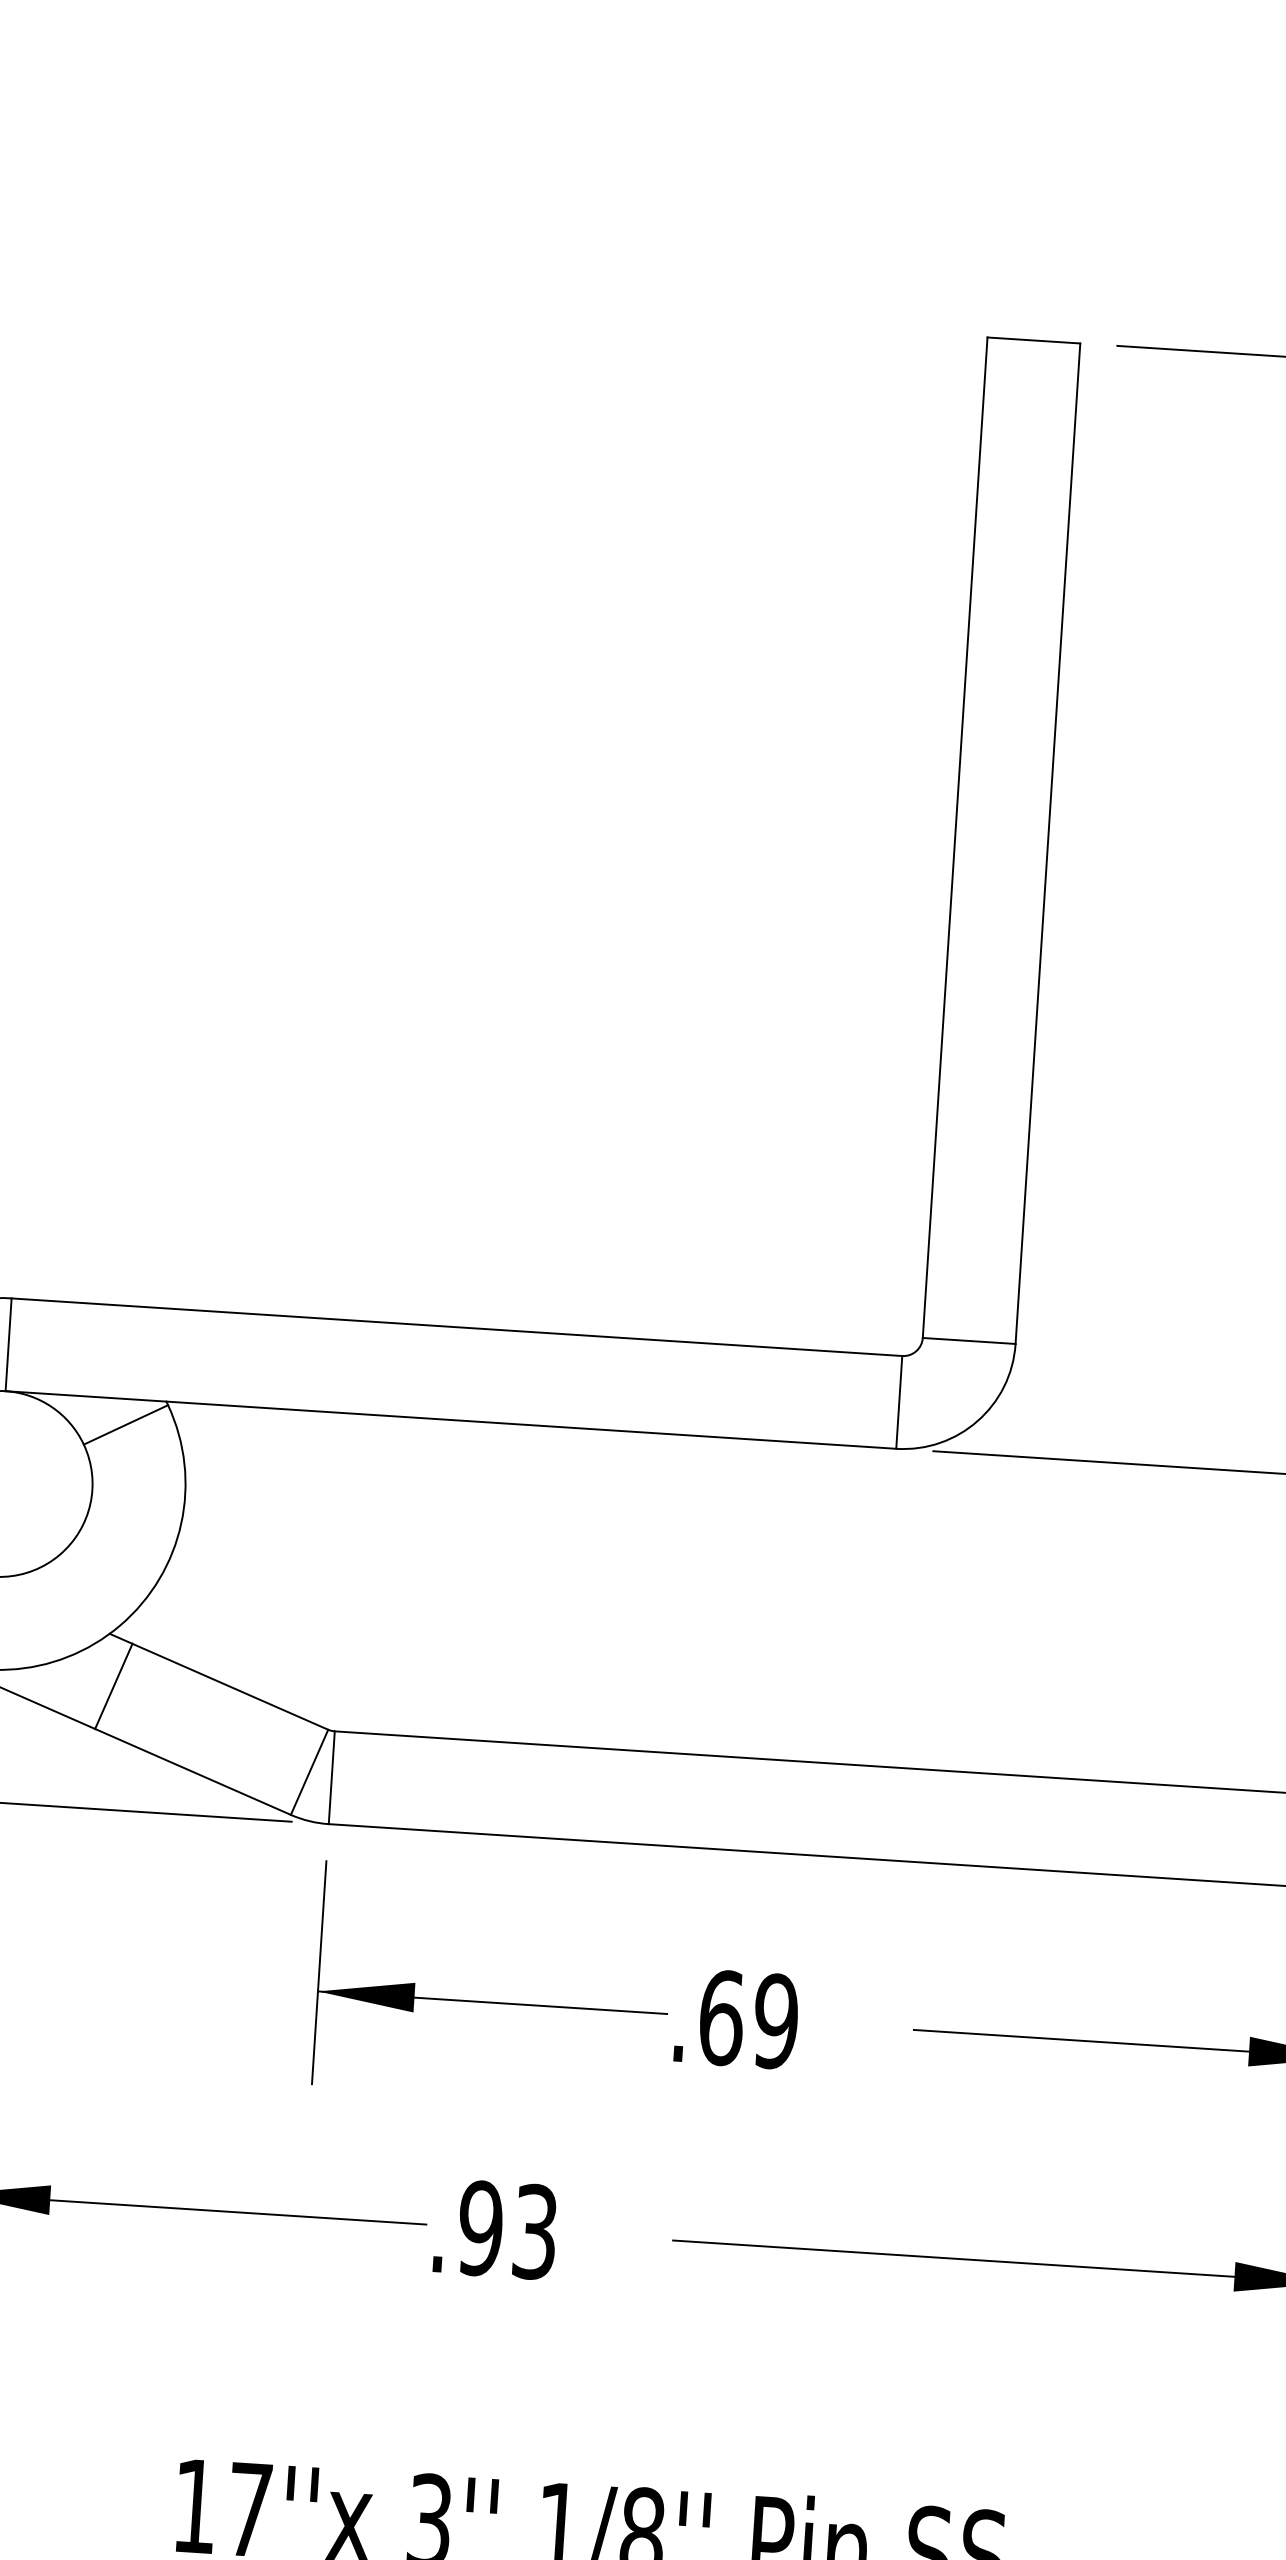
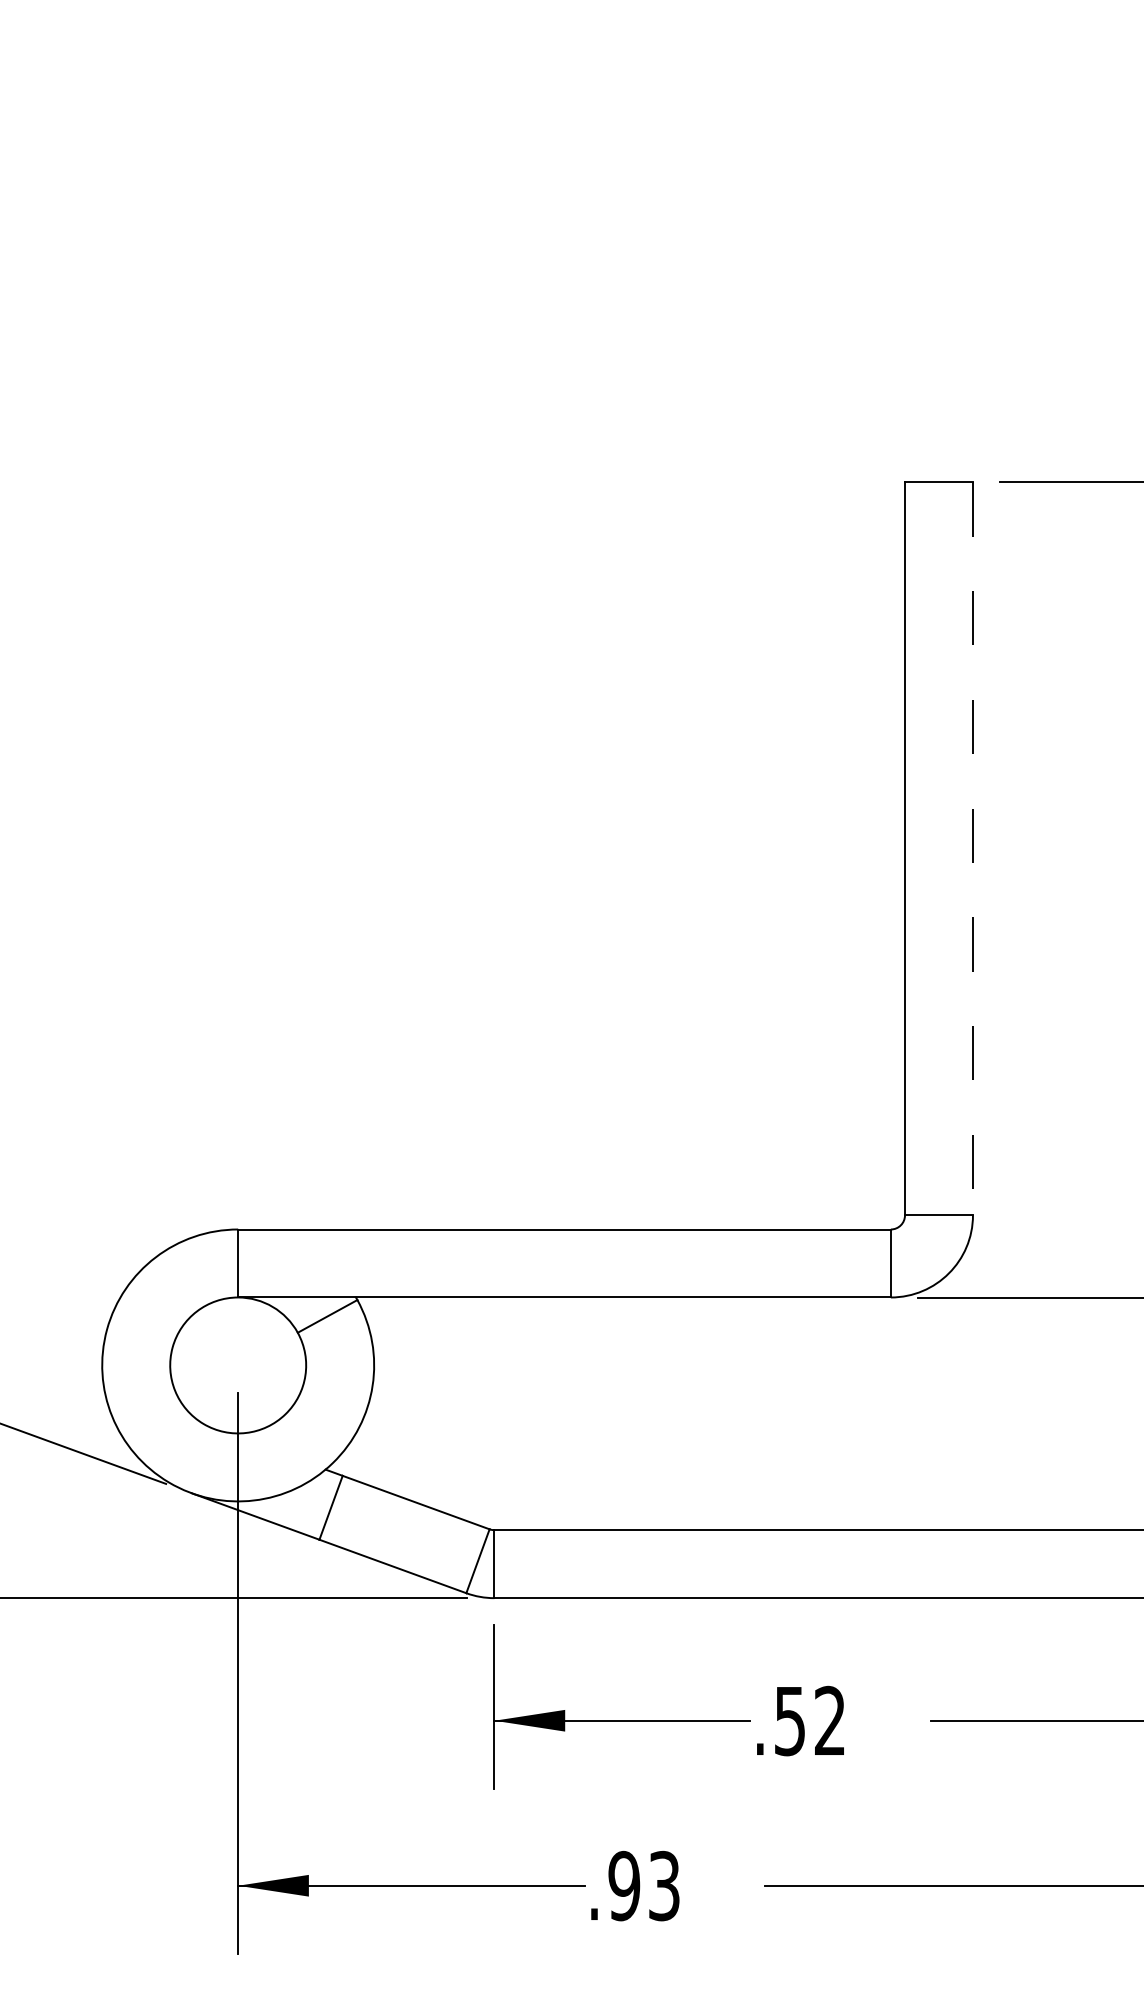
line: (1047, 843) -> (972, 848), solid -> dashed
text: (747, 2018) -> (809, 1720), .69 -> .52

